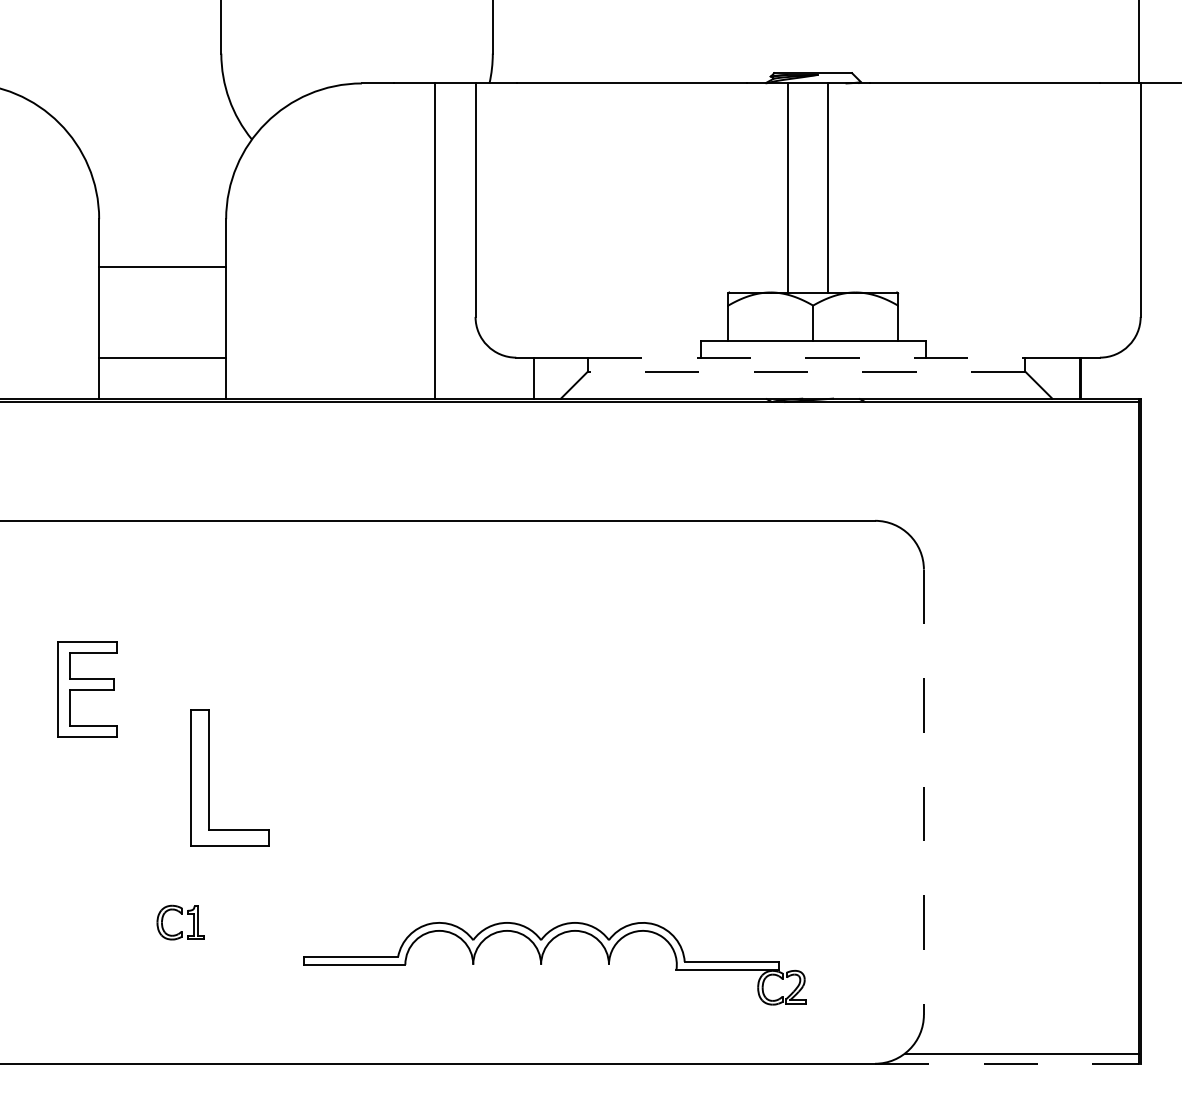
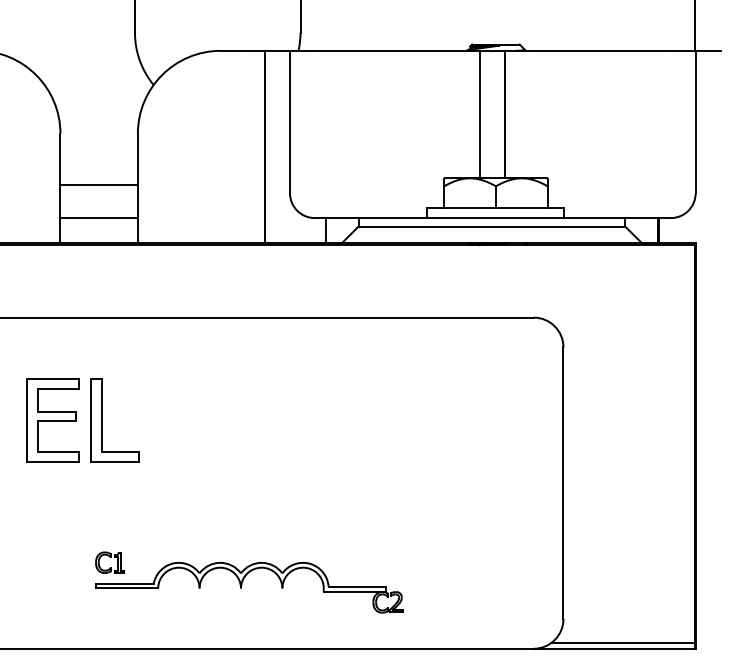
line: (161, 266) -> (98, 184), moved
line: (807, 358) -> (492, 218), dashed -> solid
line: (805, 371) -> (491, 226), dashed -> solid
part: (86, 689) -> (52, 420), size x1.43
part: (209, 778) -> (102, 420), moved
line: (923, 792) -> (563, 483), dashed -> solid
part: (543, 960) -> (242, 585), moved
line: (1007, 1063) -> (614, 648), dashed -> solid

